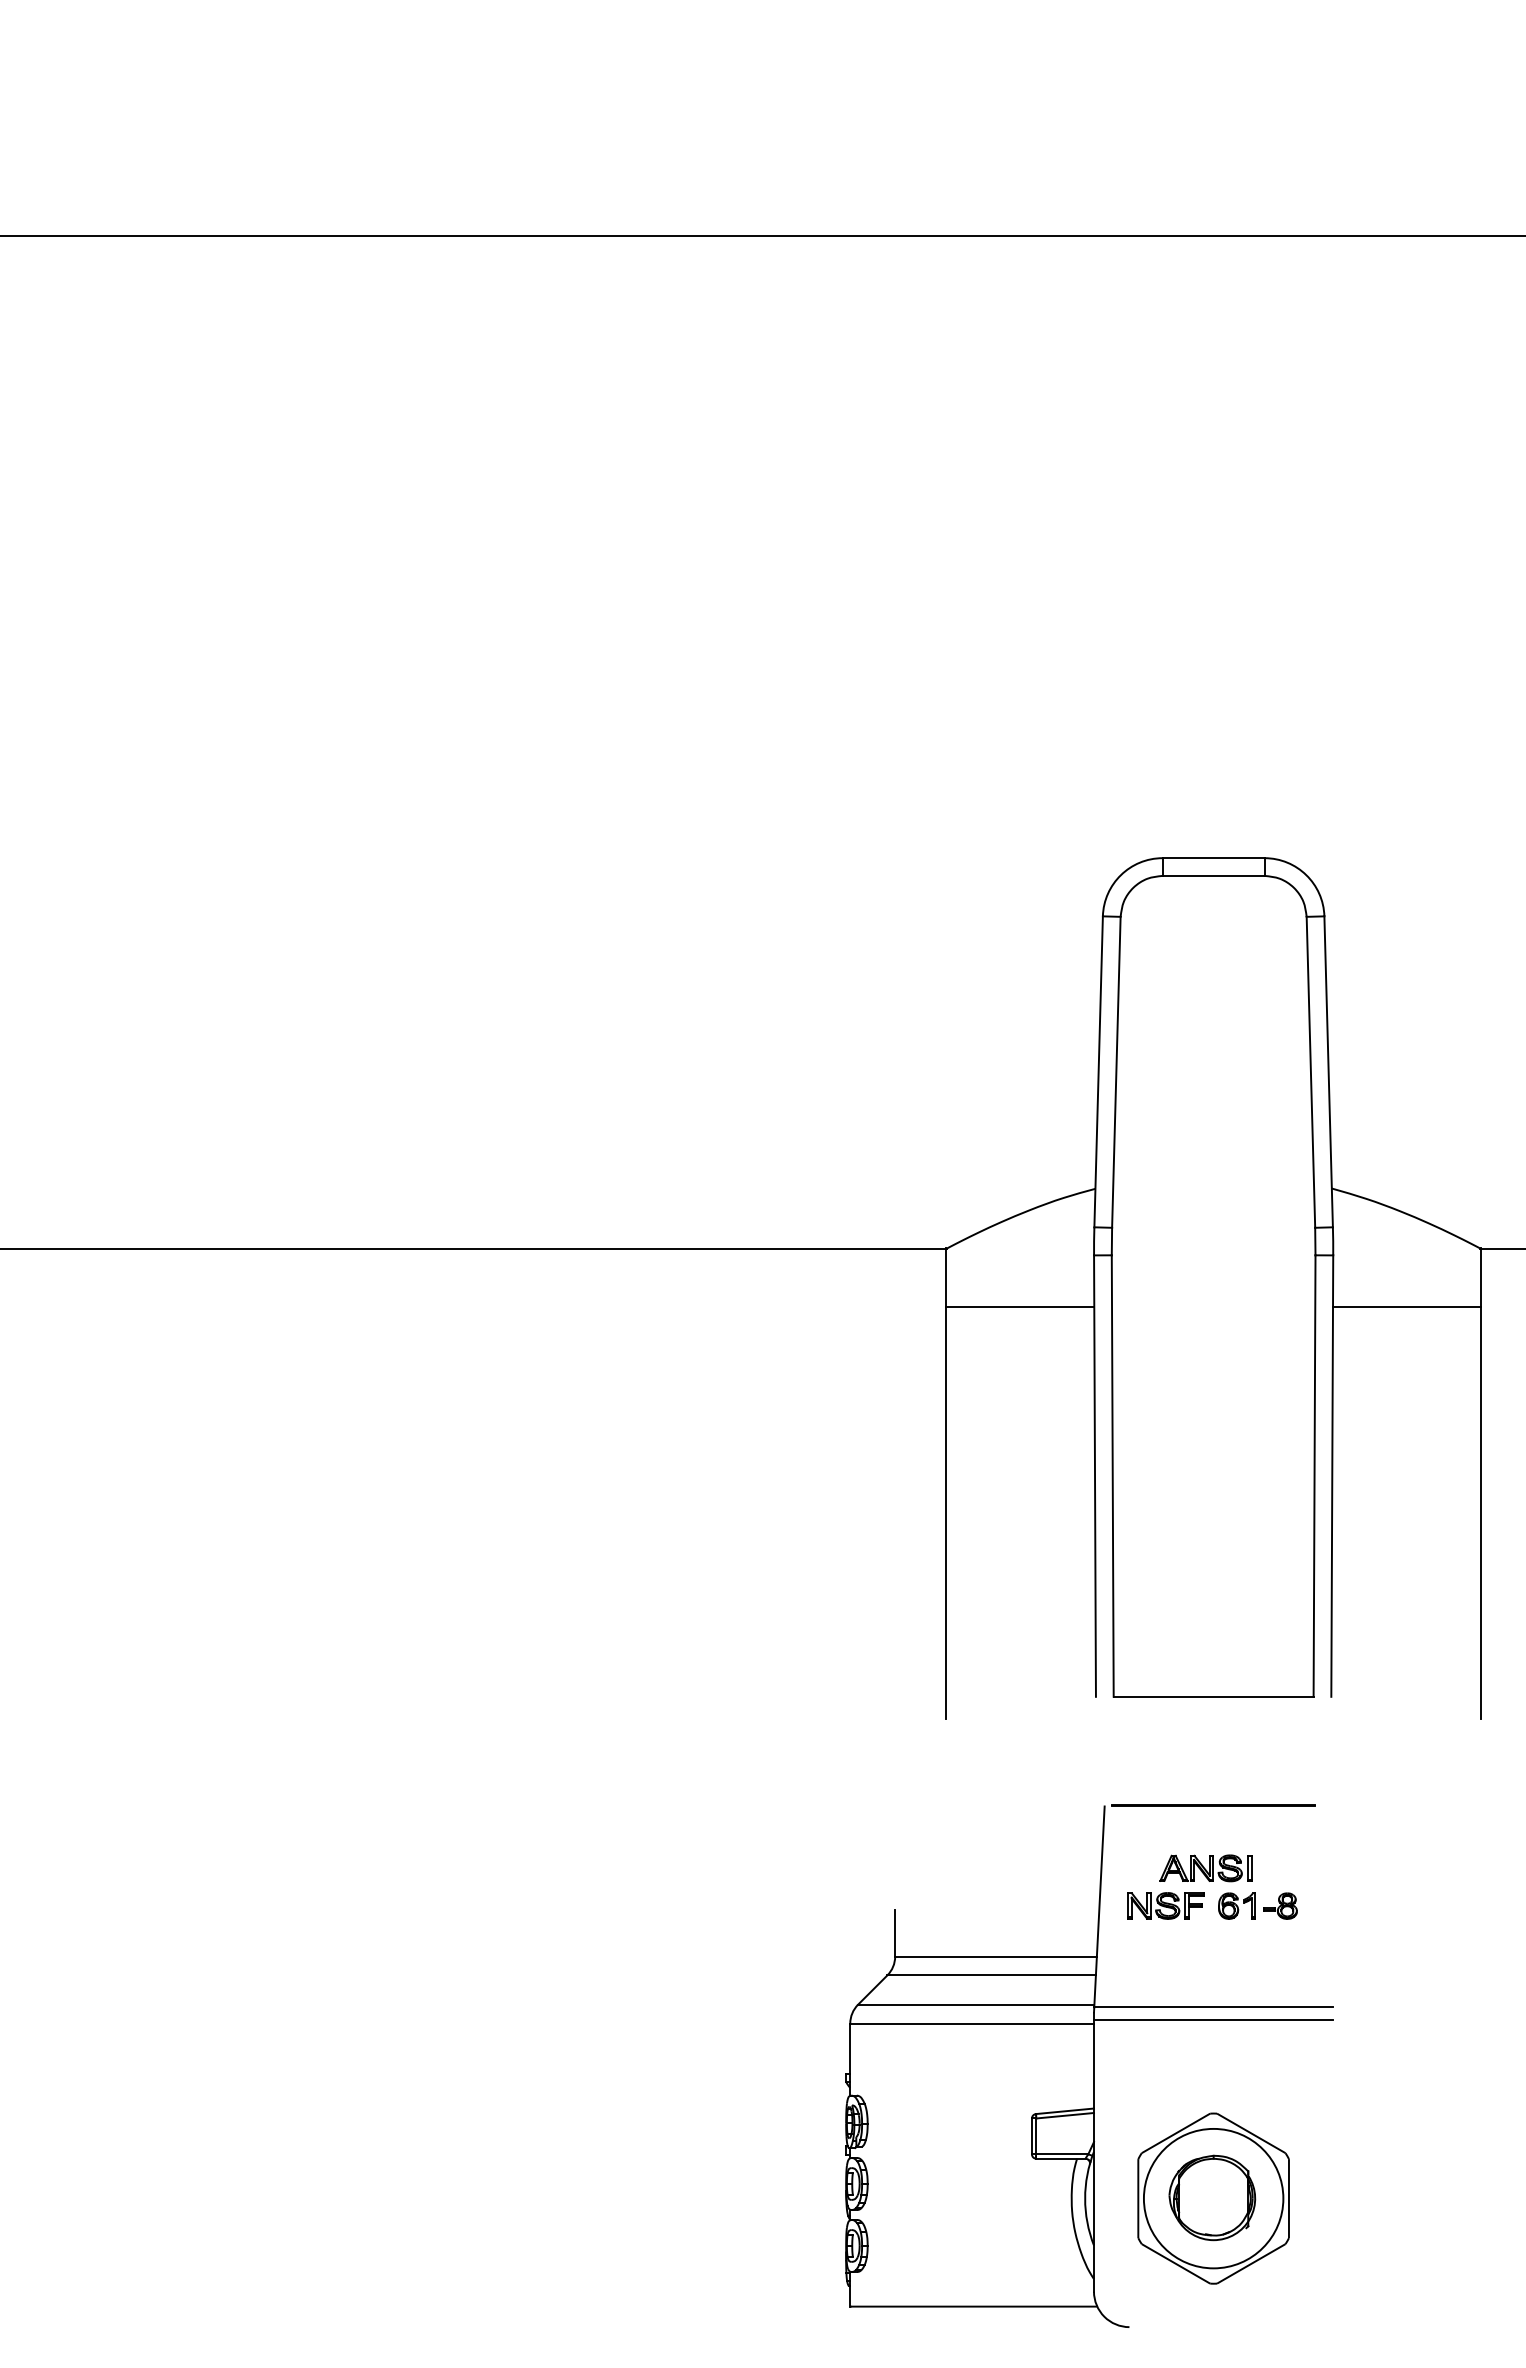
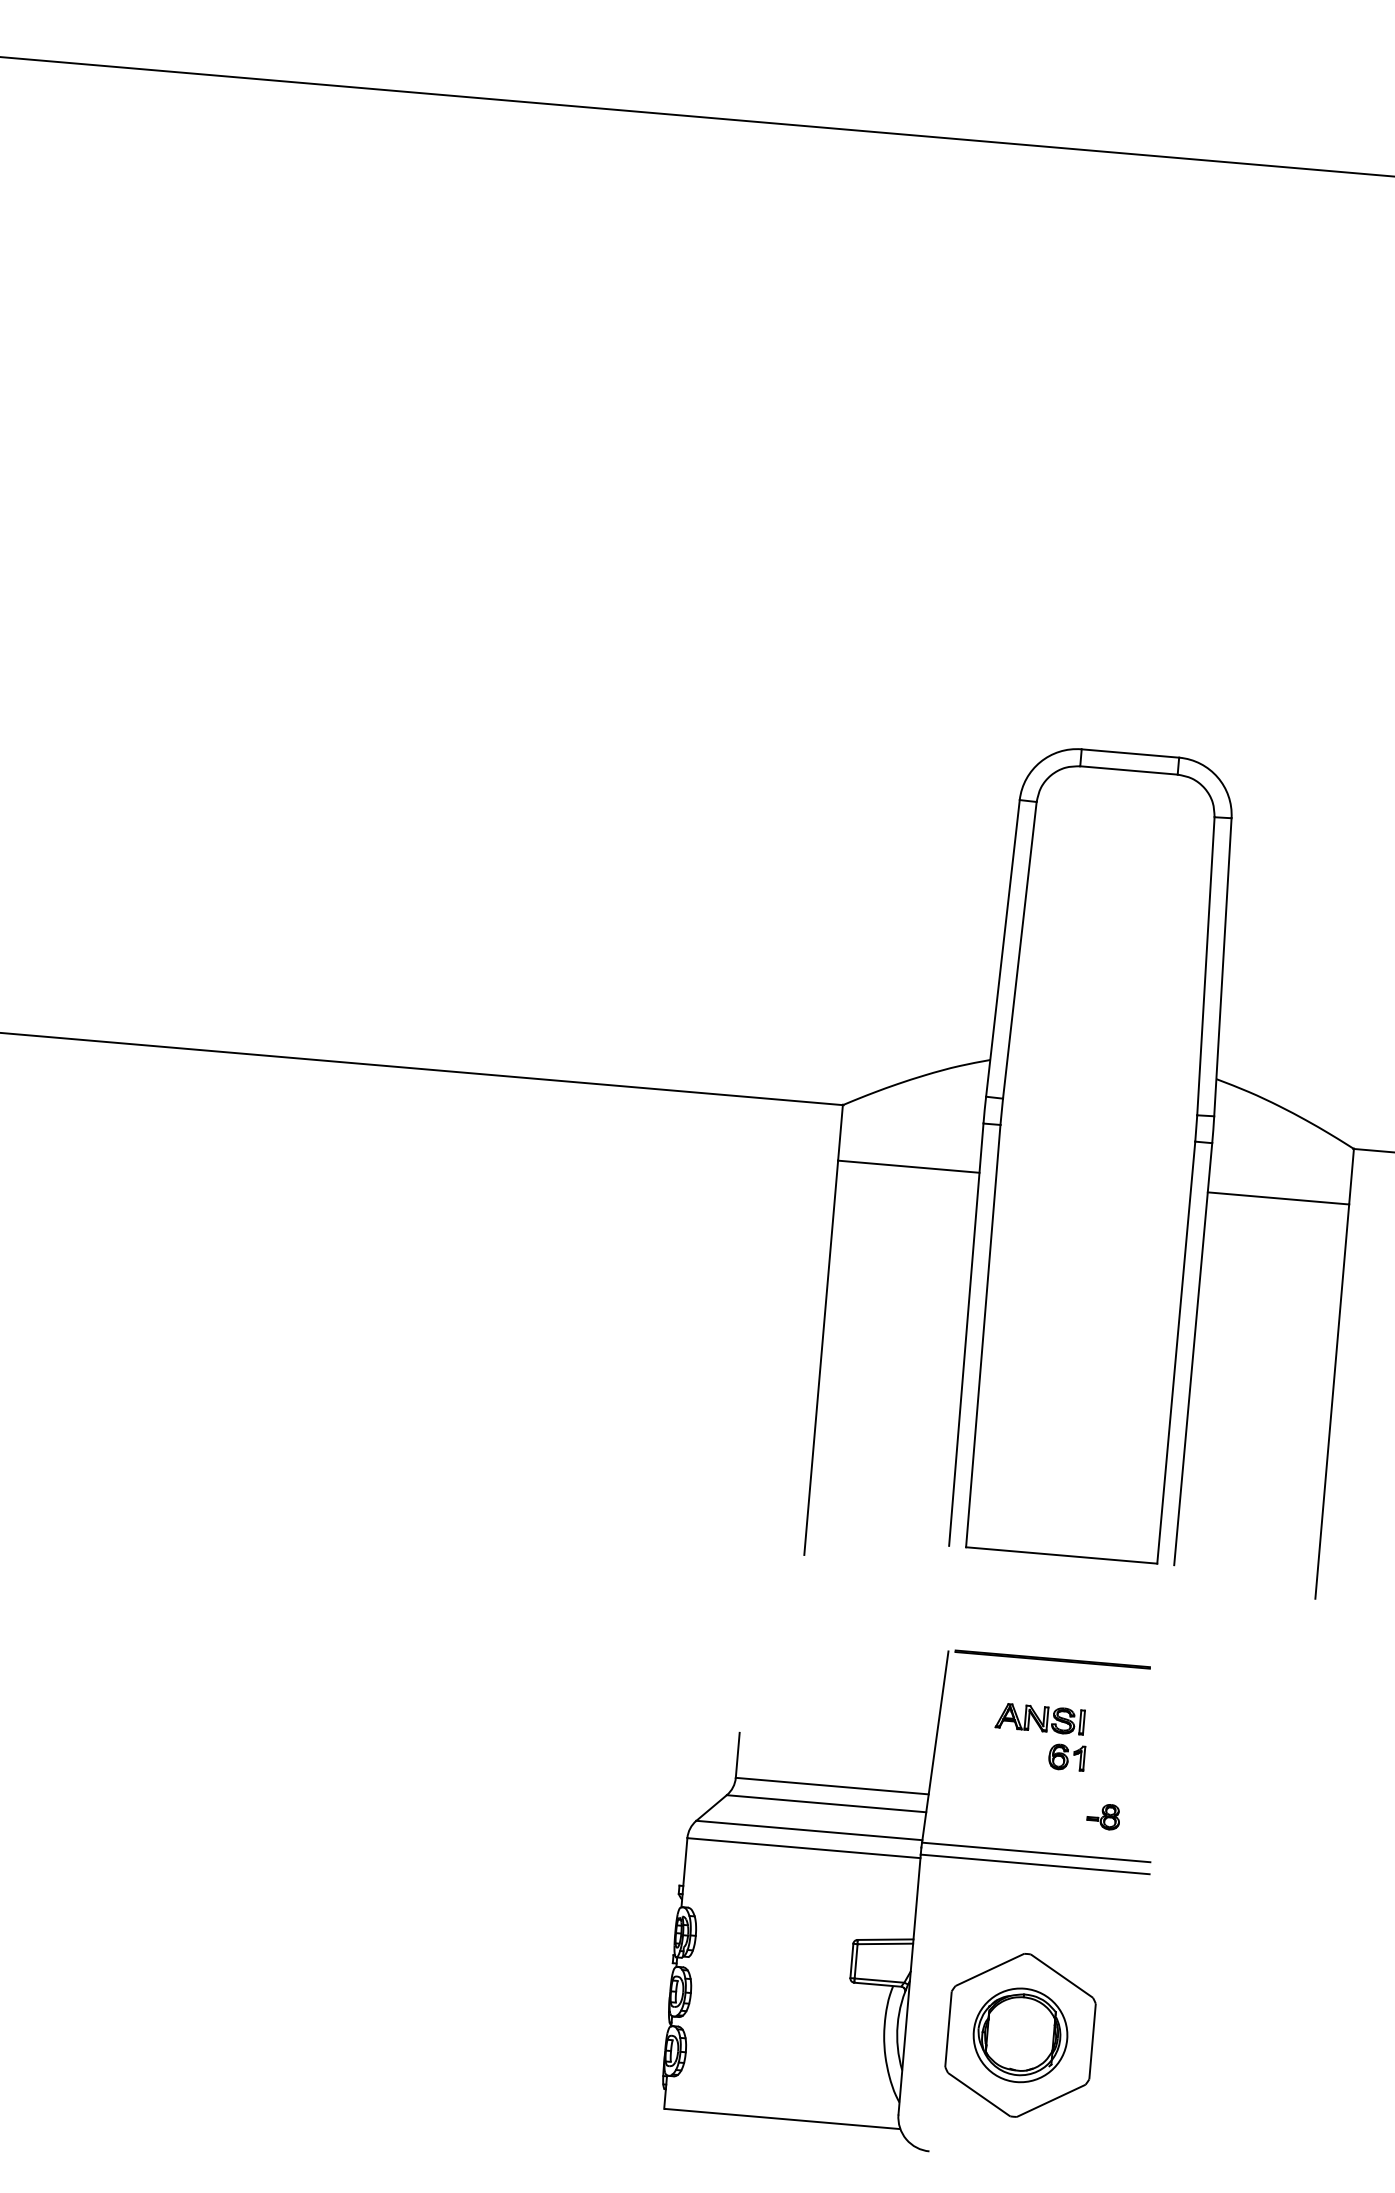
part: (1165, 1905) -> (998, 1751), removed
part: (1280, 1905) -> (1103, 1816), moved
circle: (1213, 2198) -> (1020, 2035), size x0.7

